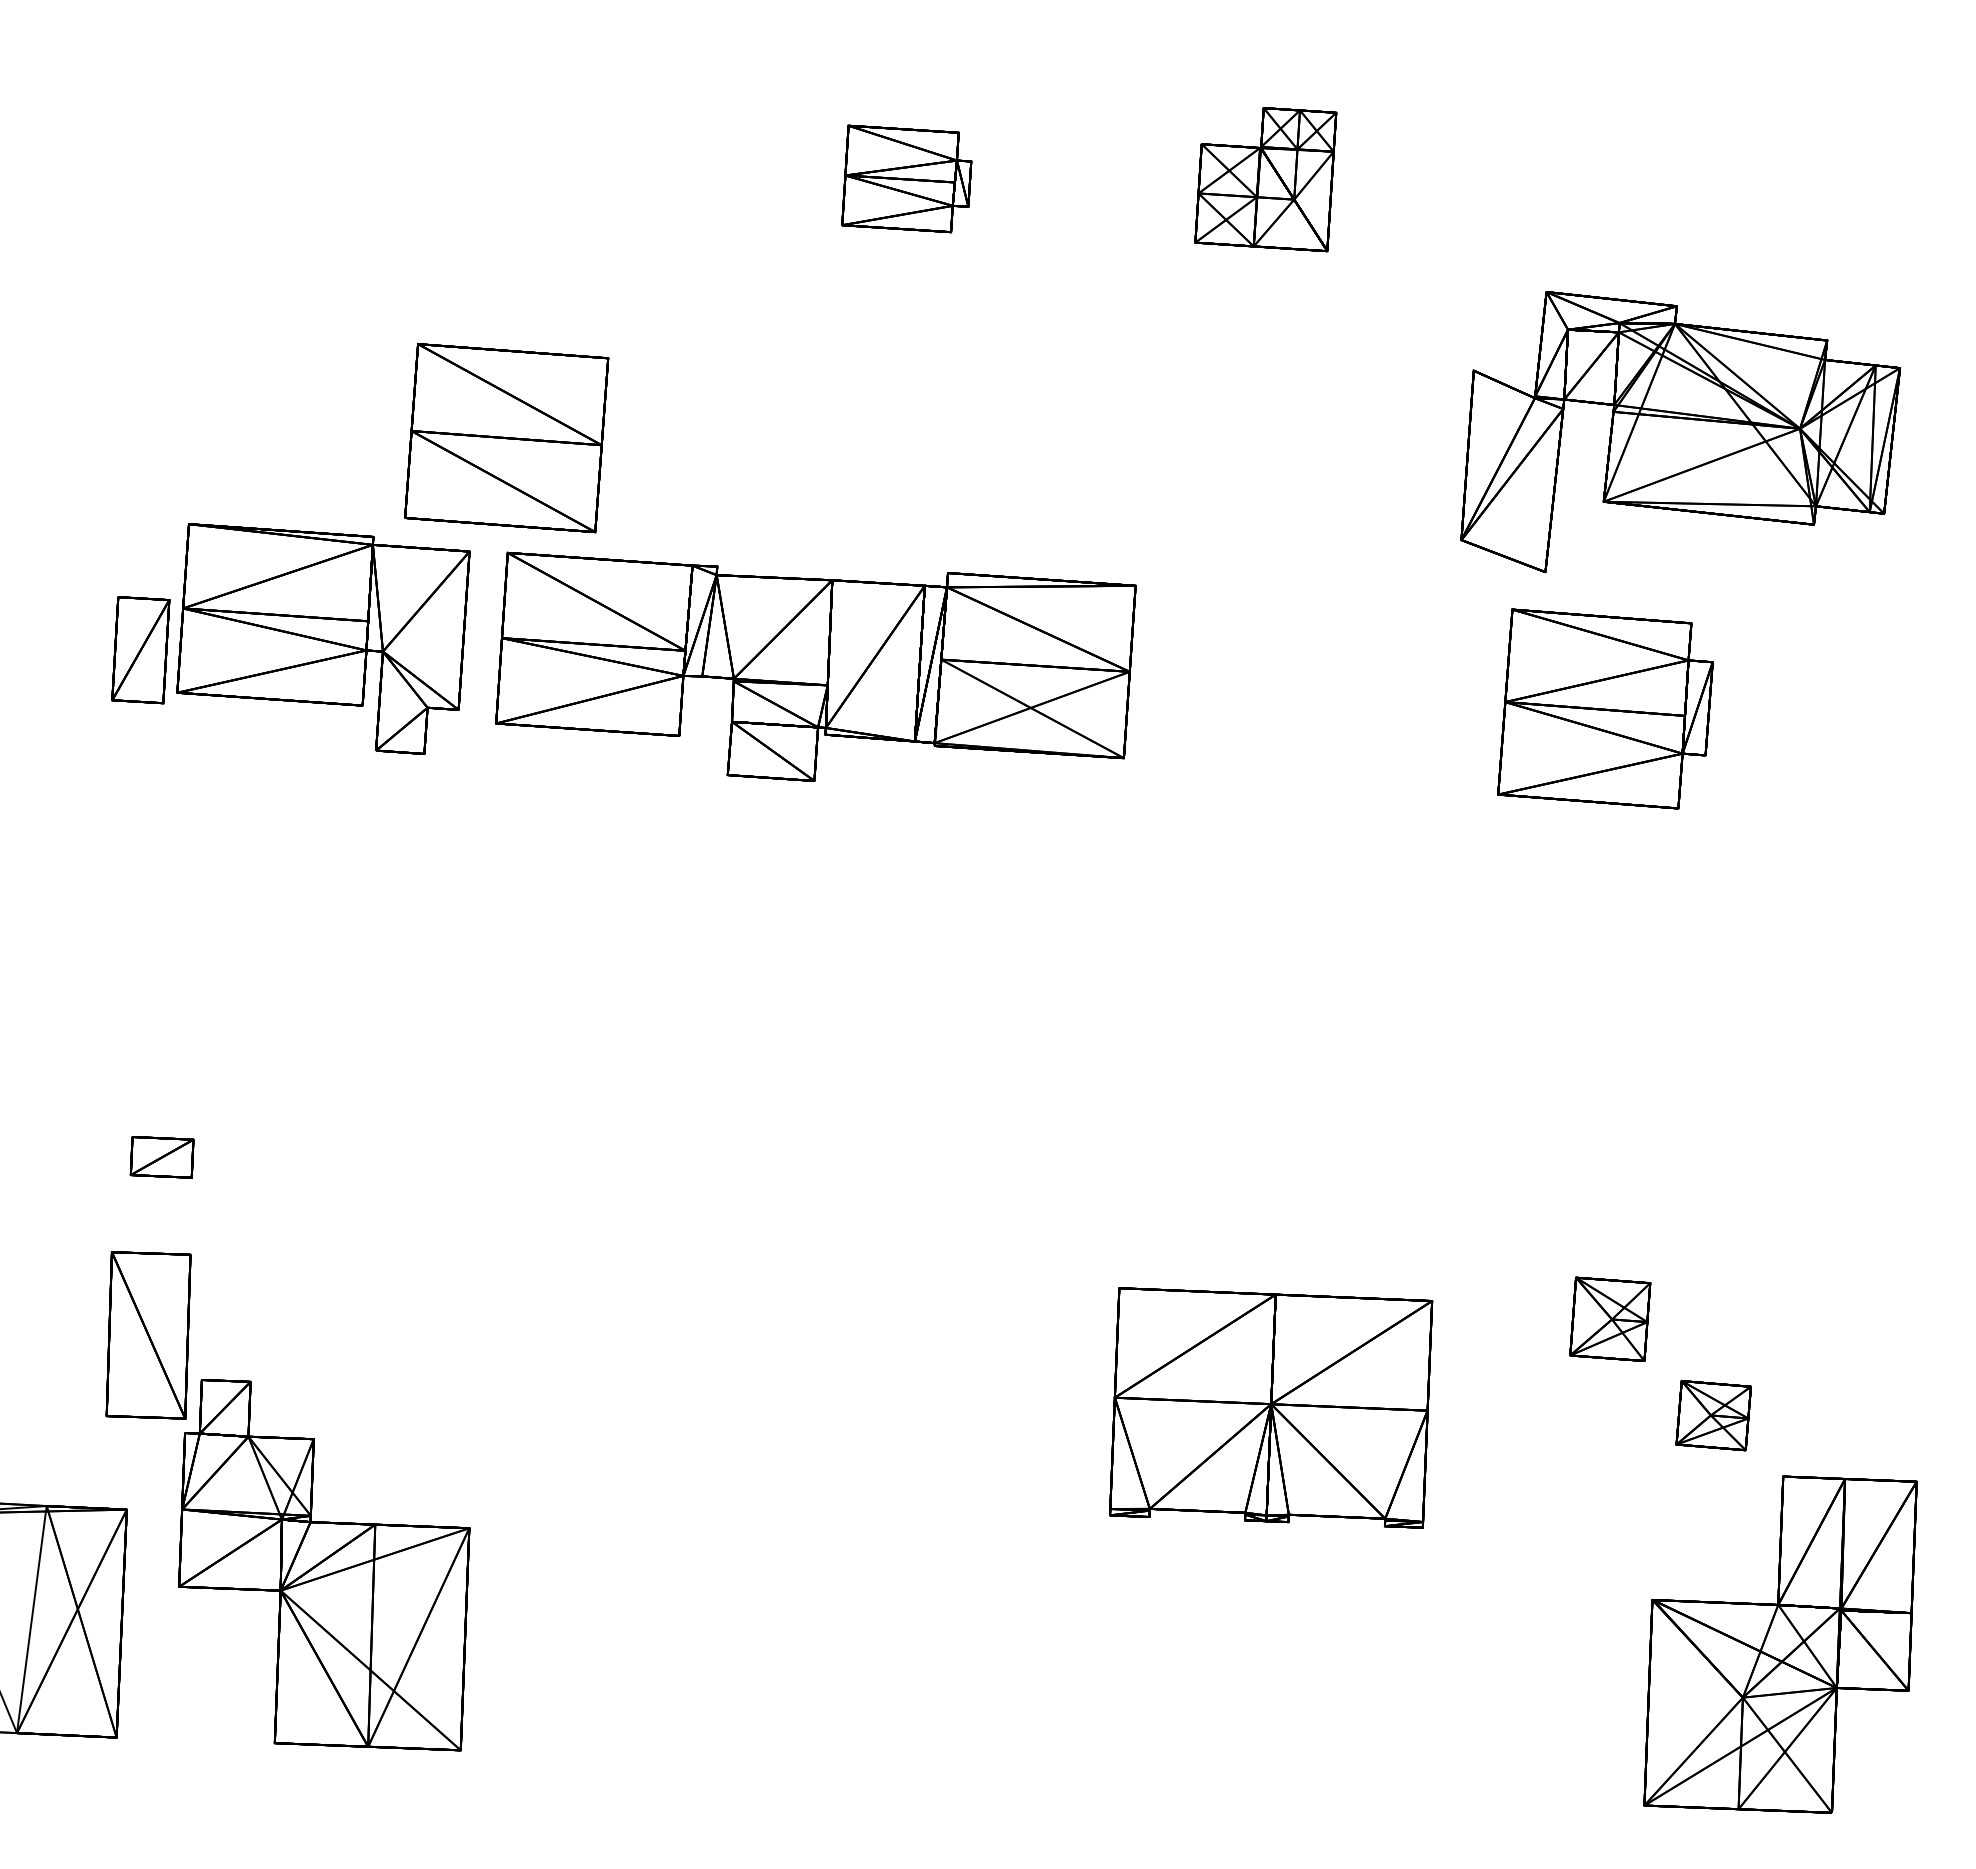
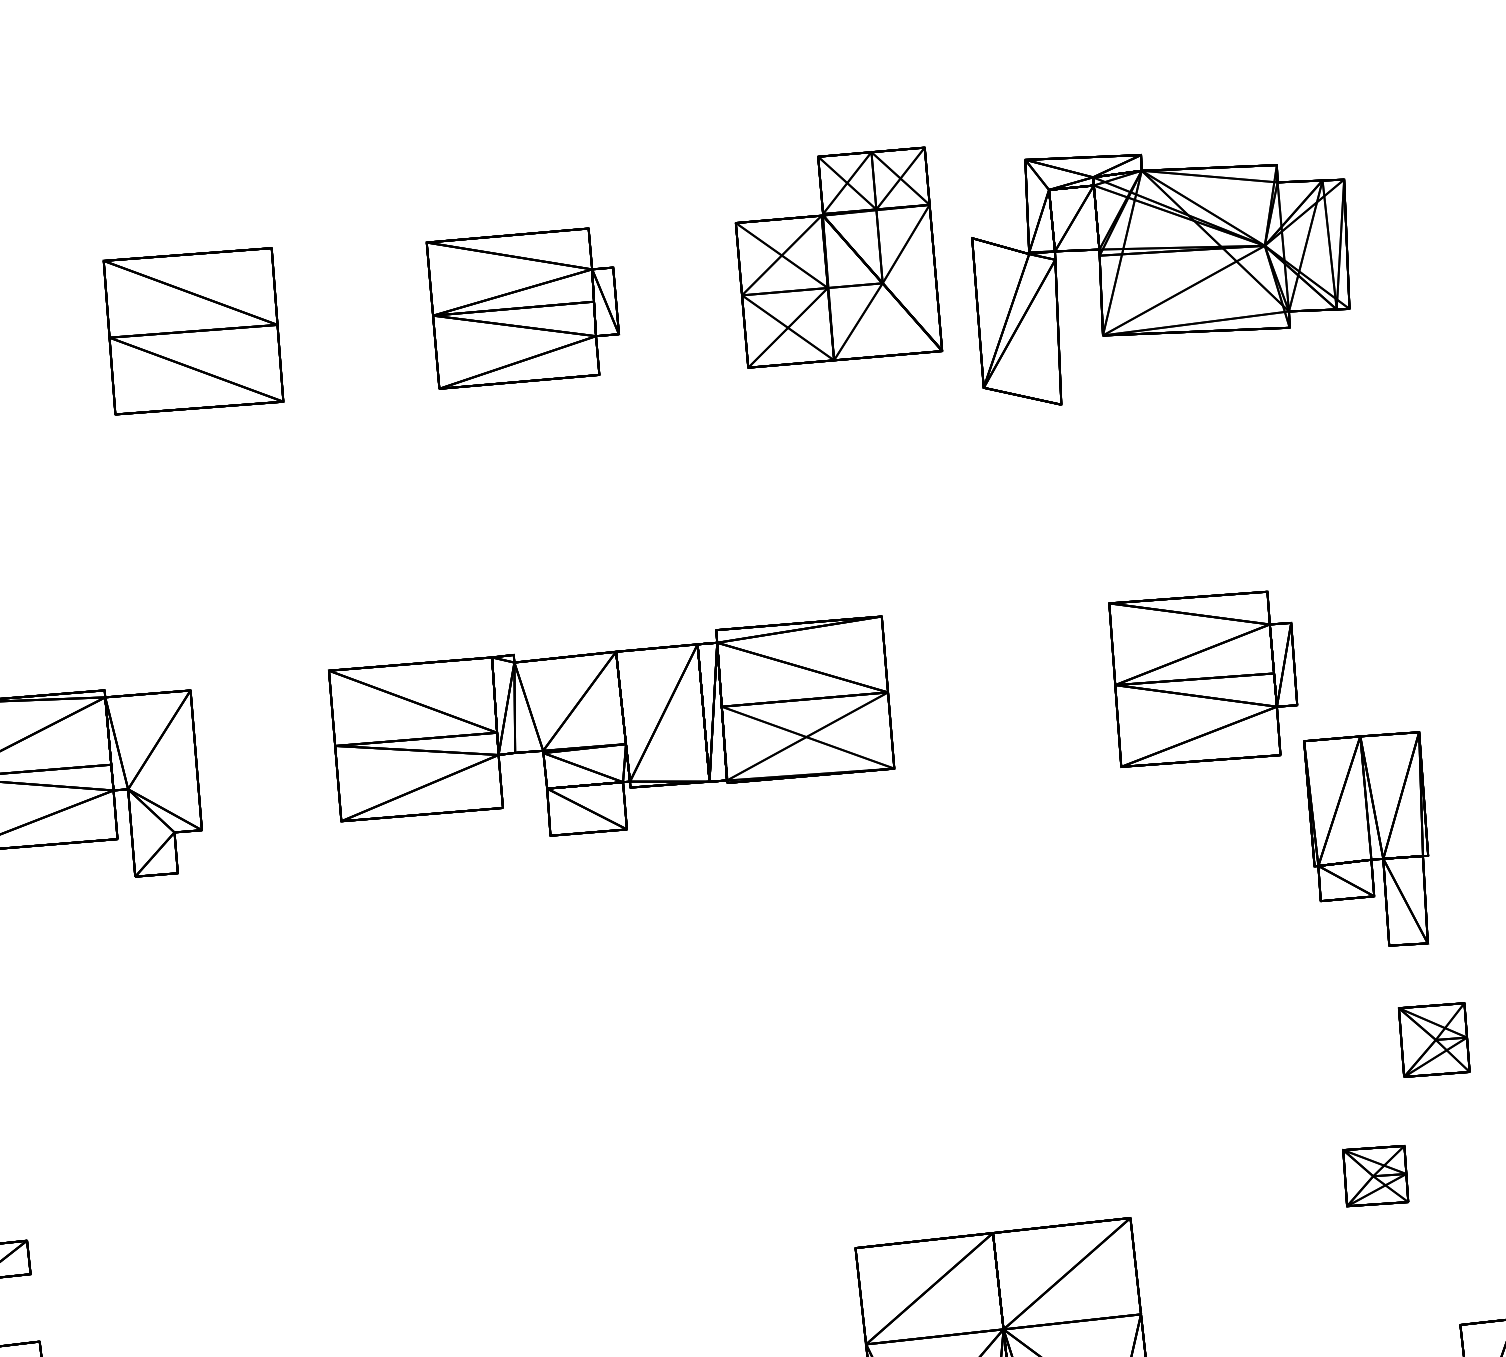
part: (906, 178) -> (522, 306), size x1.67
part: (1265, 179) -> (836, 260), size x1.67
part: (1680, 432) -> (1160, 264), moved
part: (506, 437) -> (193, 330), moved
part: (815, 666) -> (612, 729), moved
part: (1767, 920) -> (1373, 841), added
part: (1610, 1318) -> (1434, 1039), moved
part: (1713, 1415) -> (1375, 1175), moved

